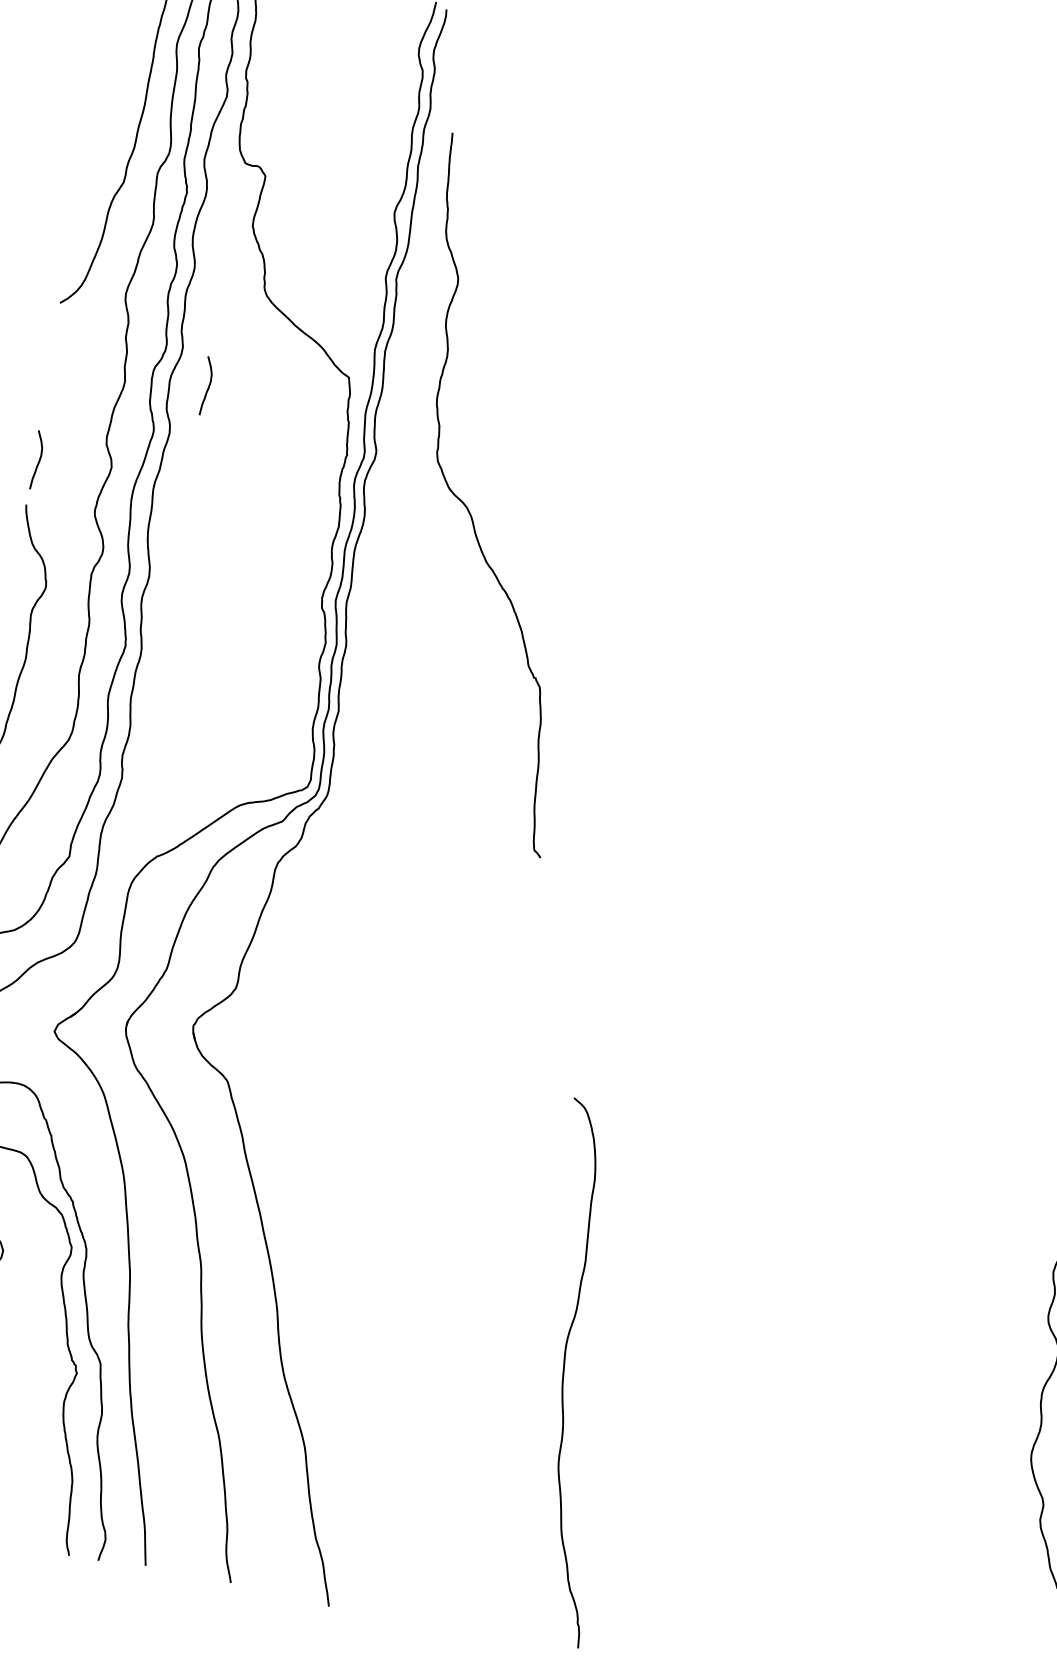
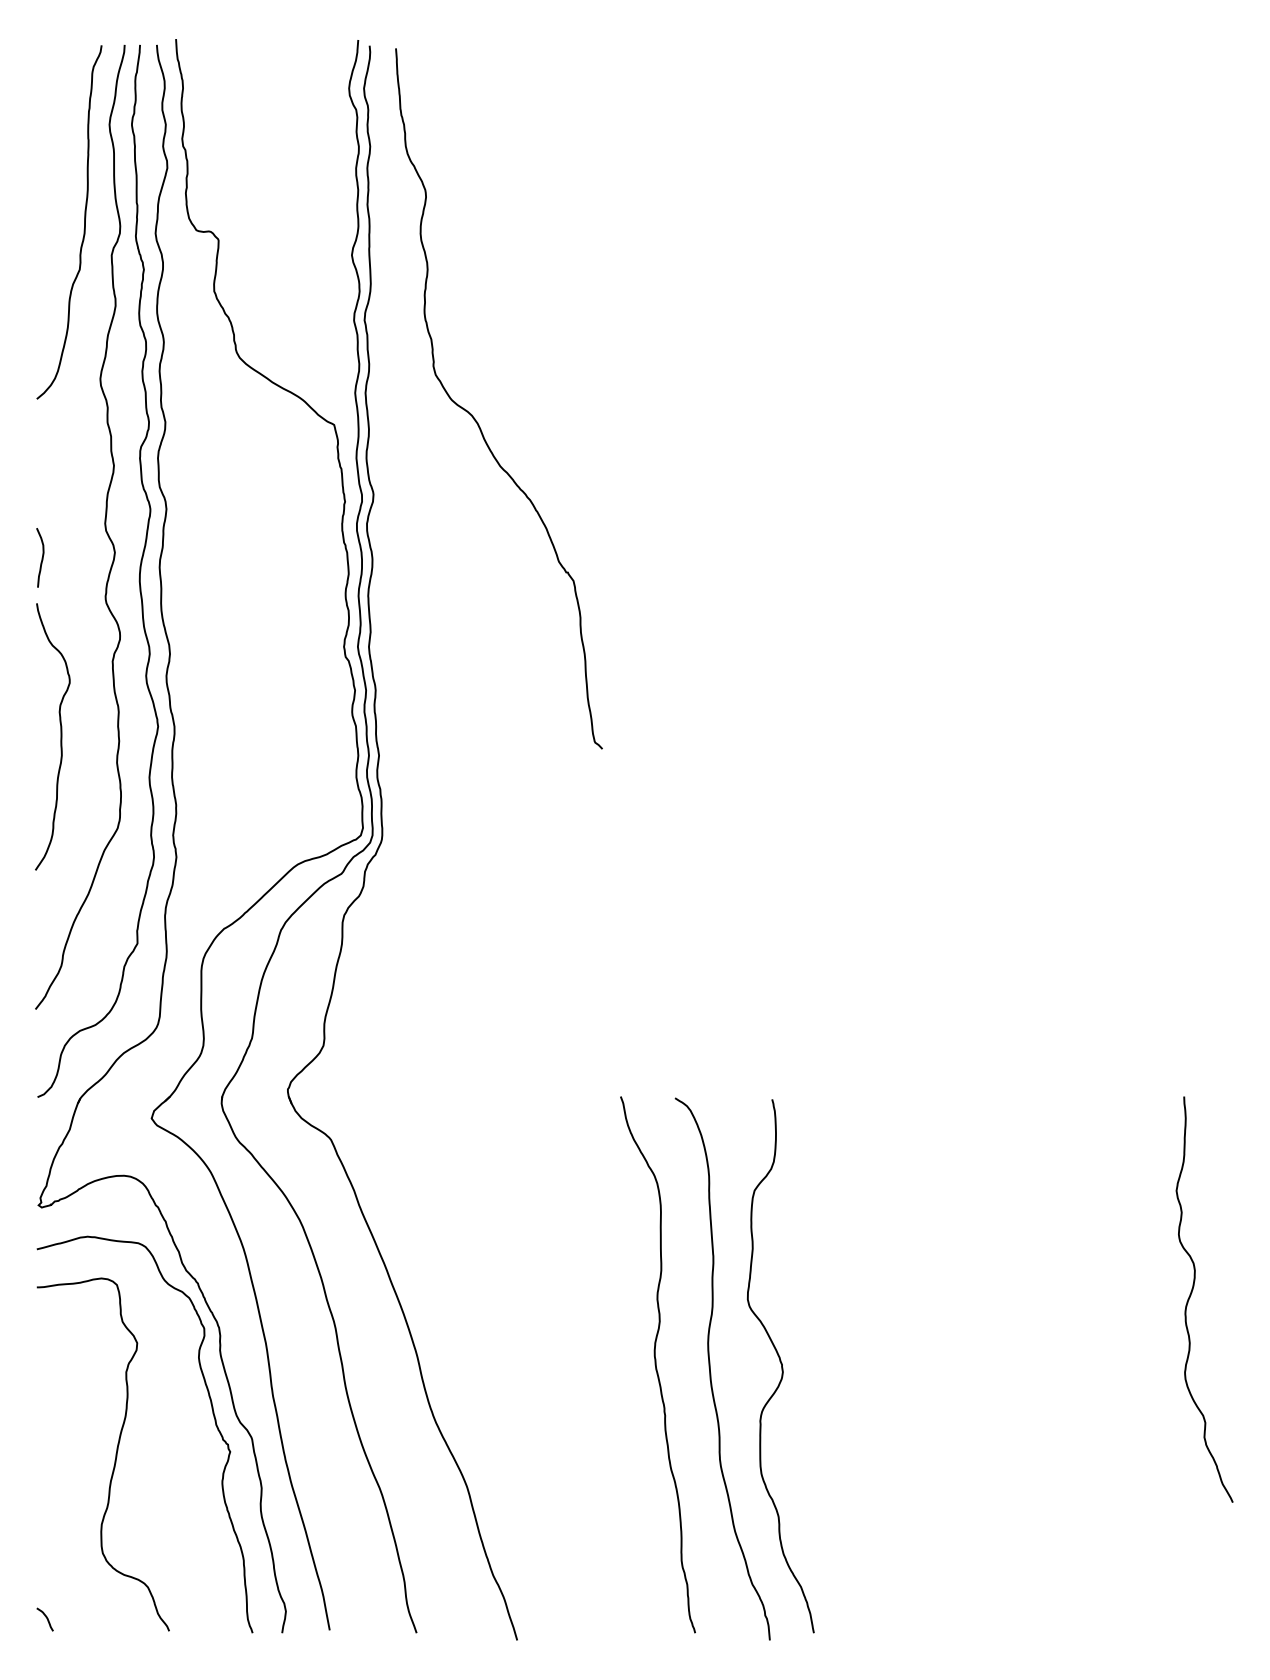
curve: (207, 386) -> (196, 456), removed
curve: (469, 511) -> (475, 418), moved
curve: (511, 1357) -> (656, 1364), added
curve: (634, 1380) -> (781, 1366), added

